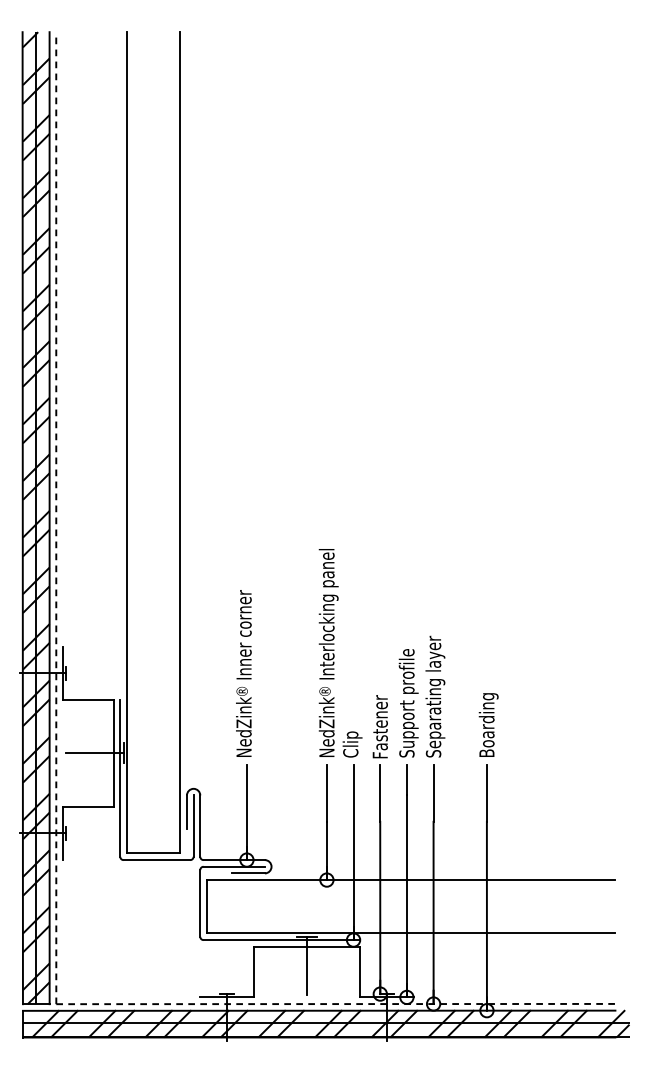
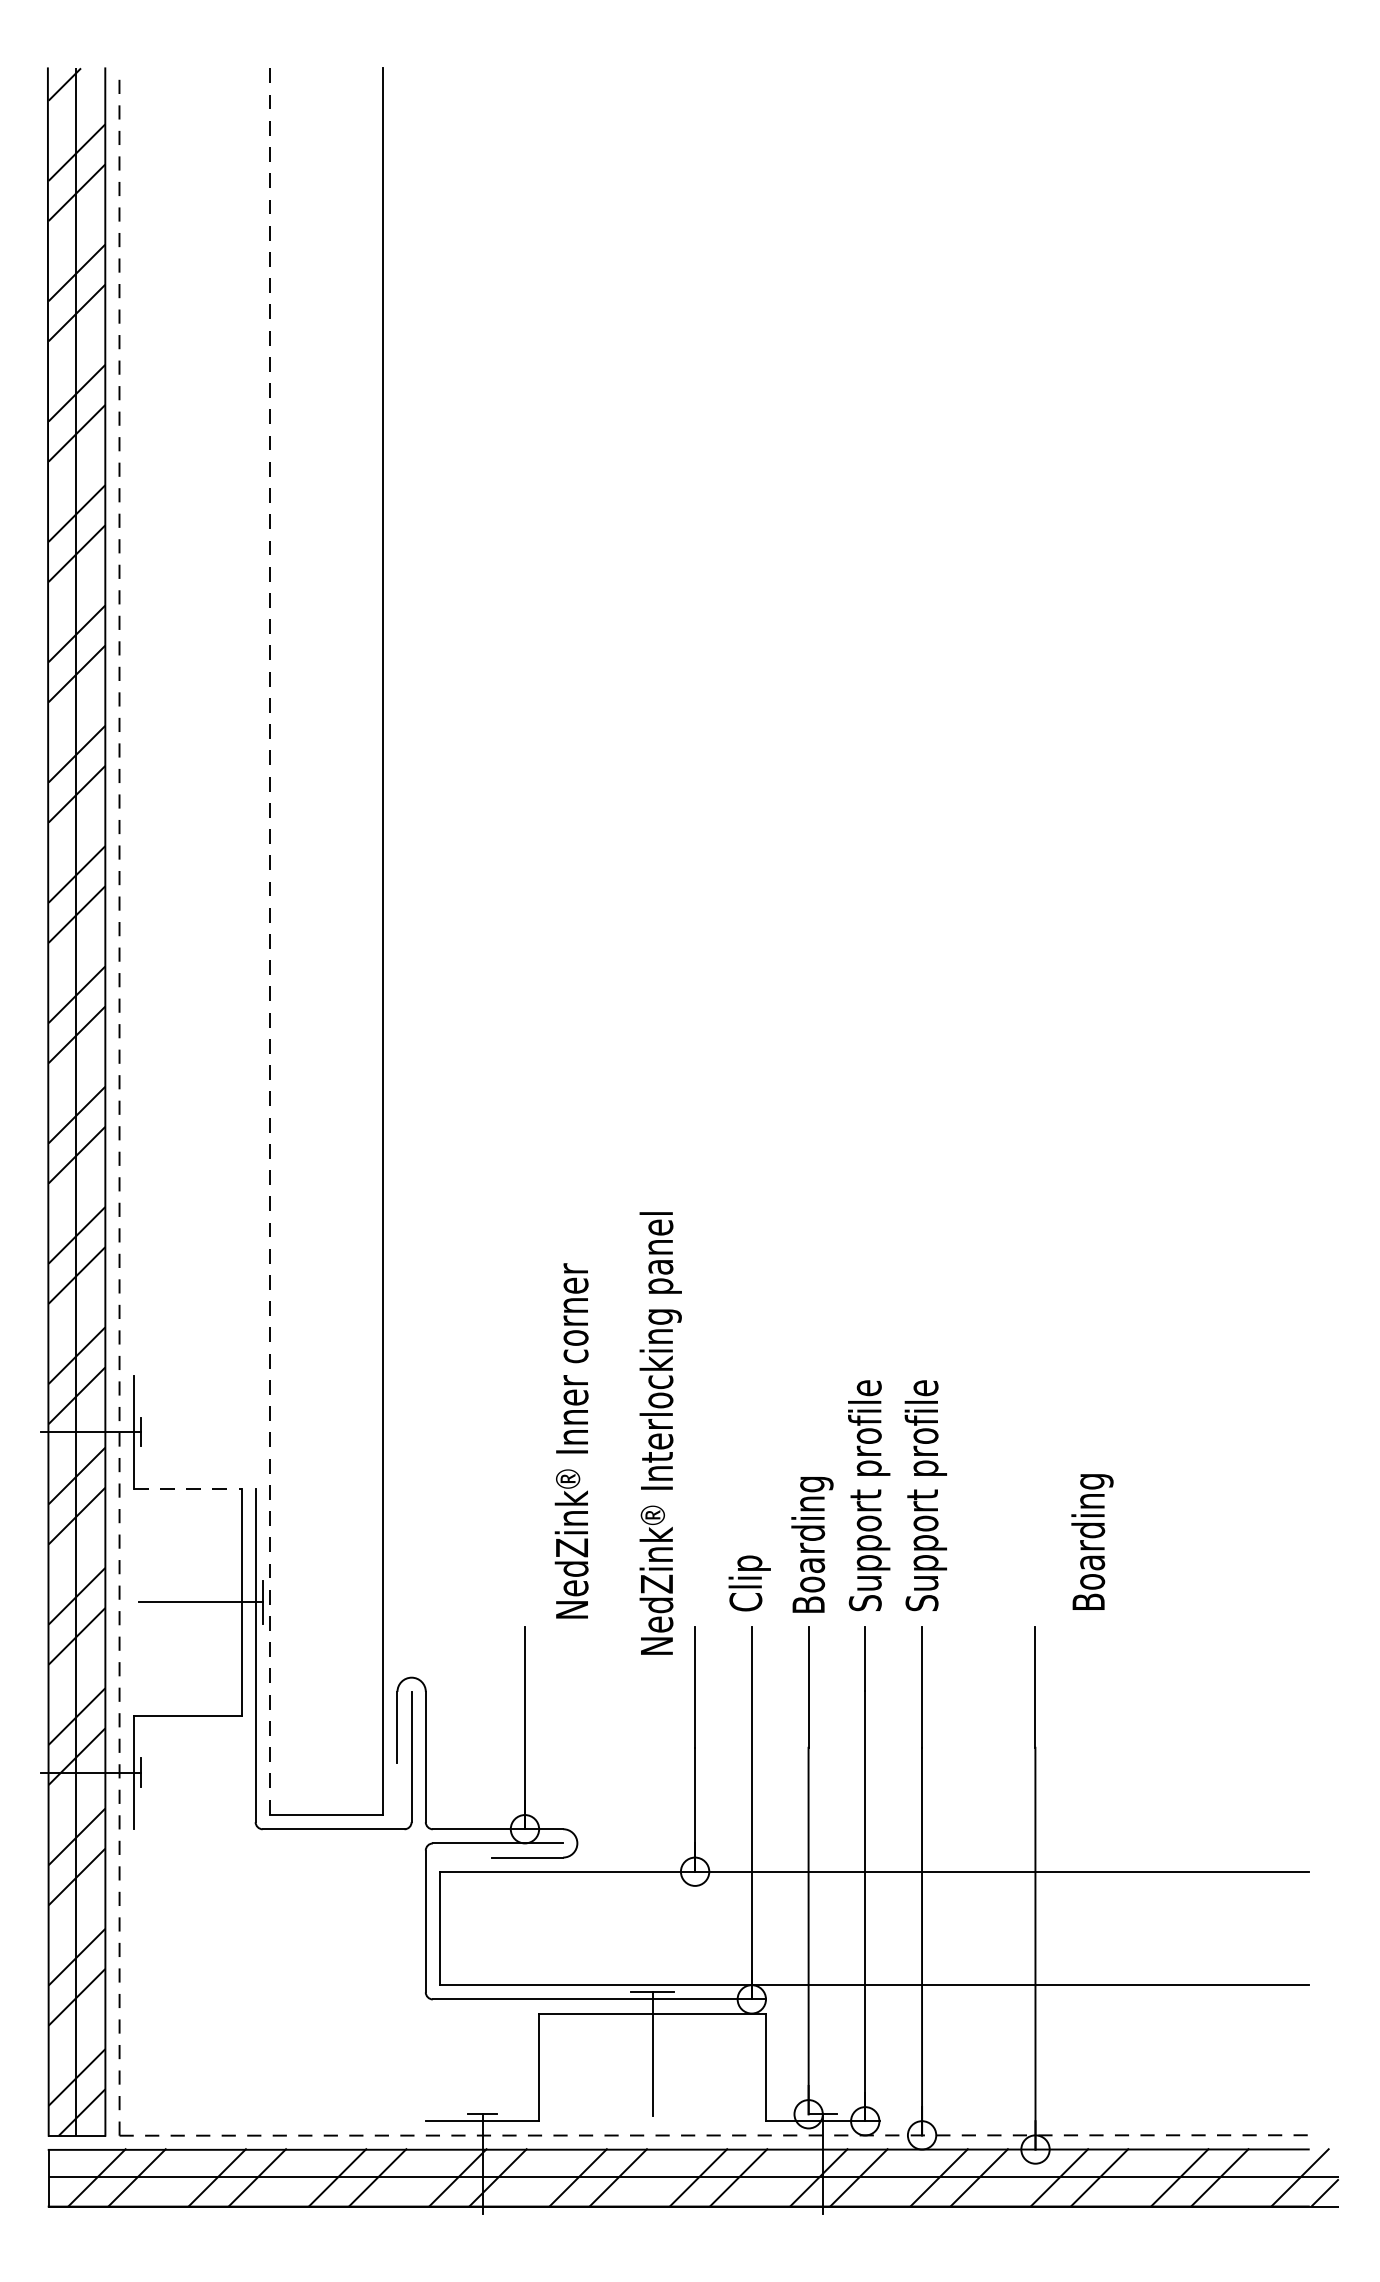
line: (126, 442) -> (268, 941), solid -> dashed
text: (328, 652) -> (660, 1432), moved
text: (243, 673) -> (570, 1440), moved
text: (435, 691) -> (926, 1470), Separating layer -> Support profile
line: (88, 700) -> (188, 1489), solid -> dashed
text: (488, 724) -> (1091, 1540), moved
text: (381, 725) -> (811, 1542), Fastener -> Boarding

